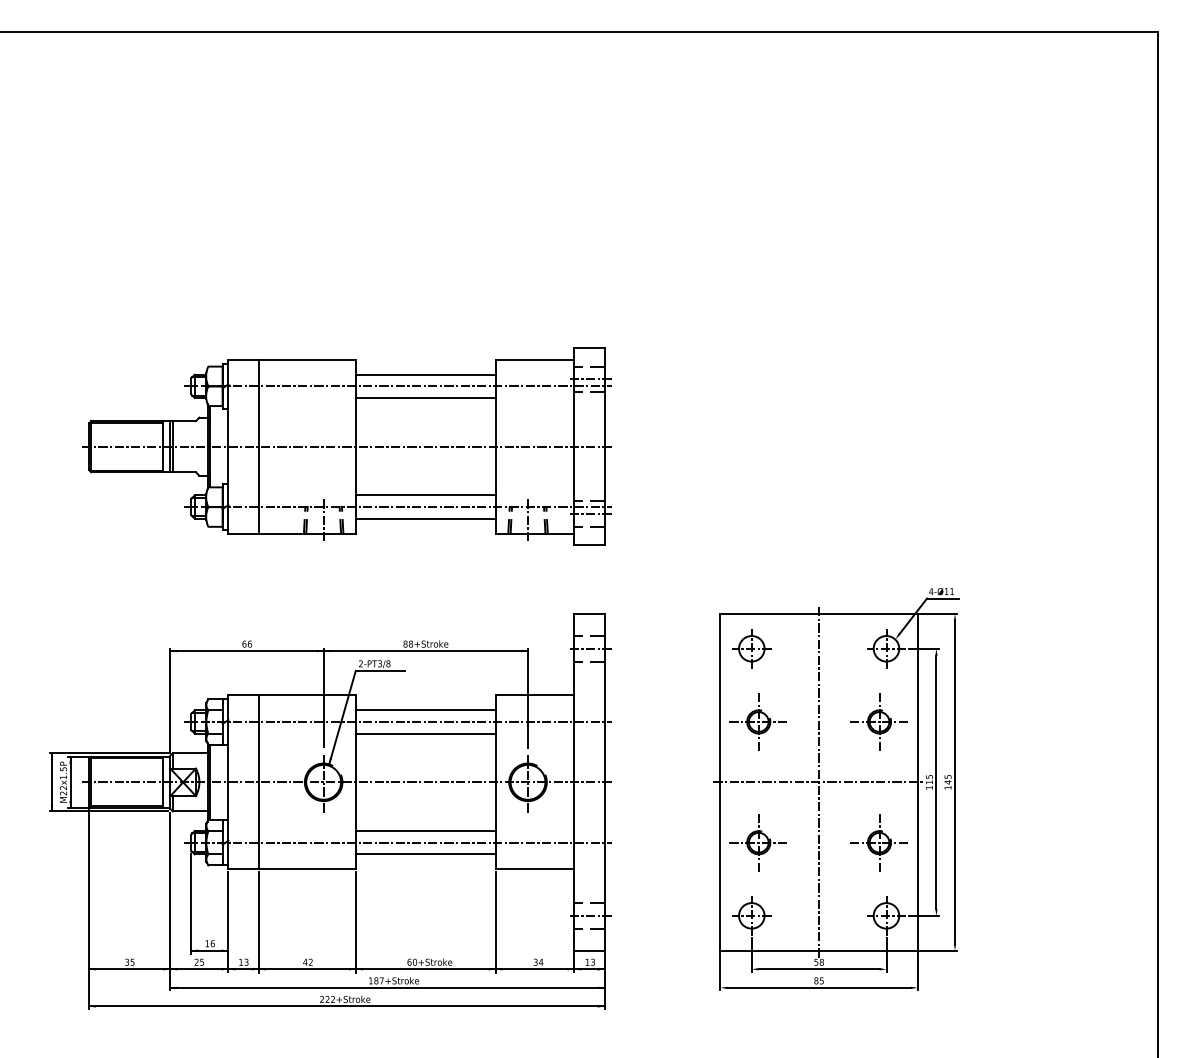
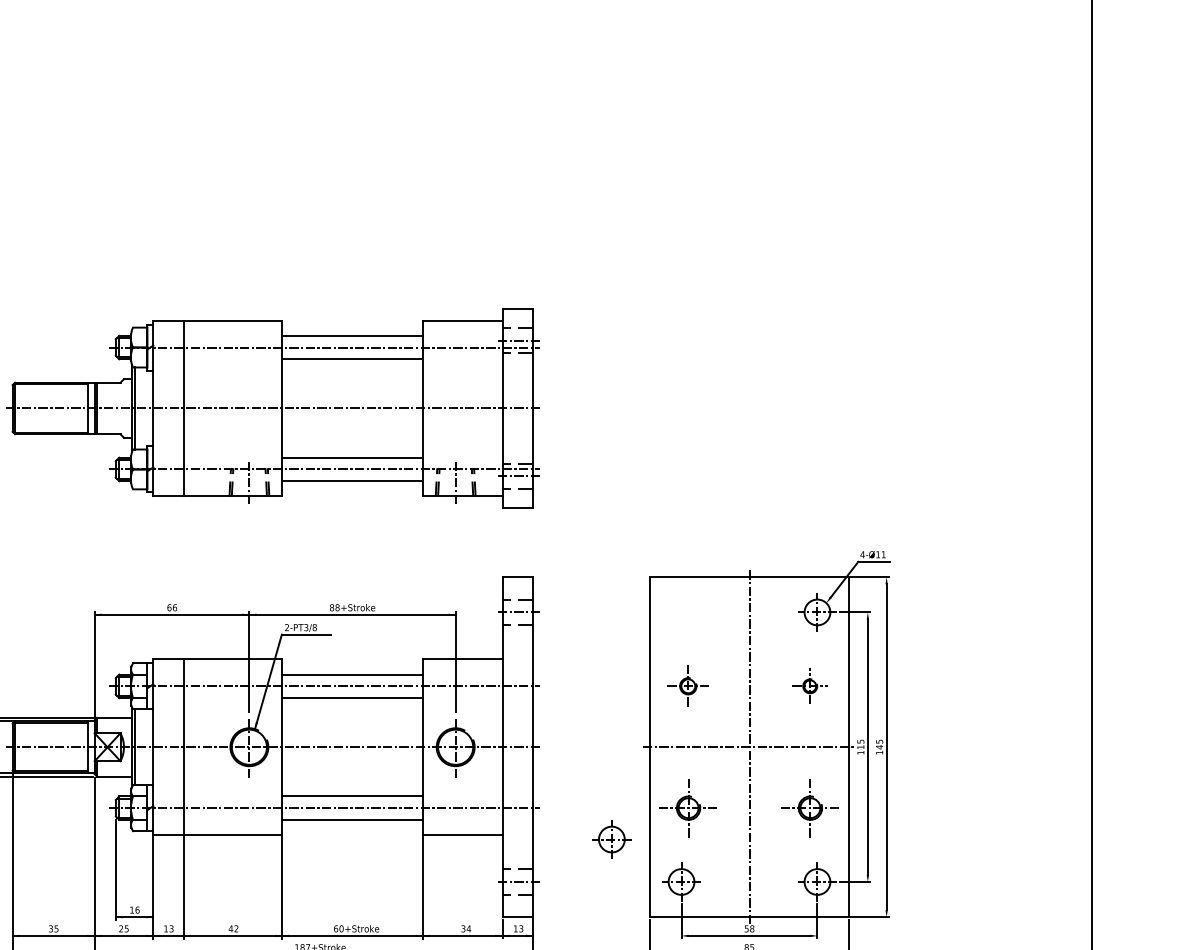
part: (751, 648) -> (611, 839), moved
part: (757, 721) -> (687, 685), size x0.7
part: (878, 721) -> (809, 685), size x0.6

